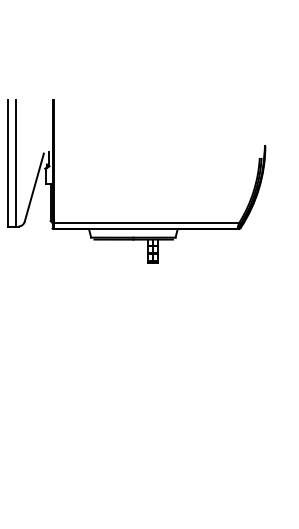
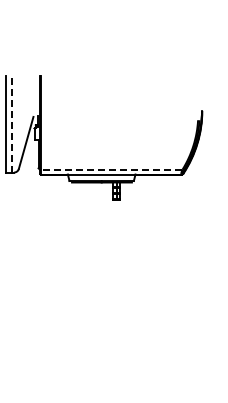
line: (15, 162) -> (11, 123), solid -> dashed
line: (146, 222) -> (111, 169), solid -> dashed

